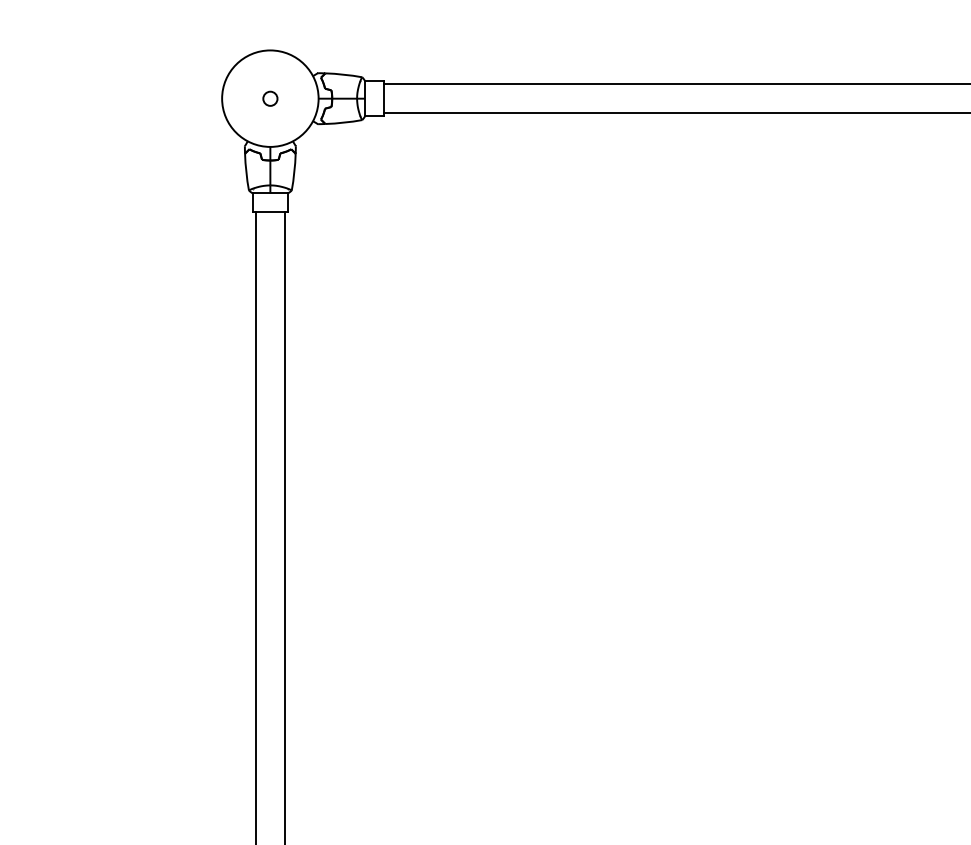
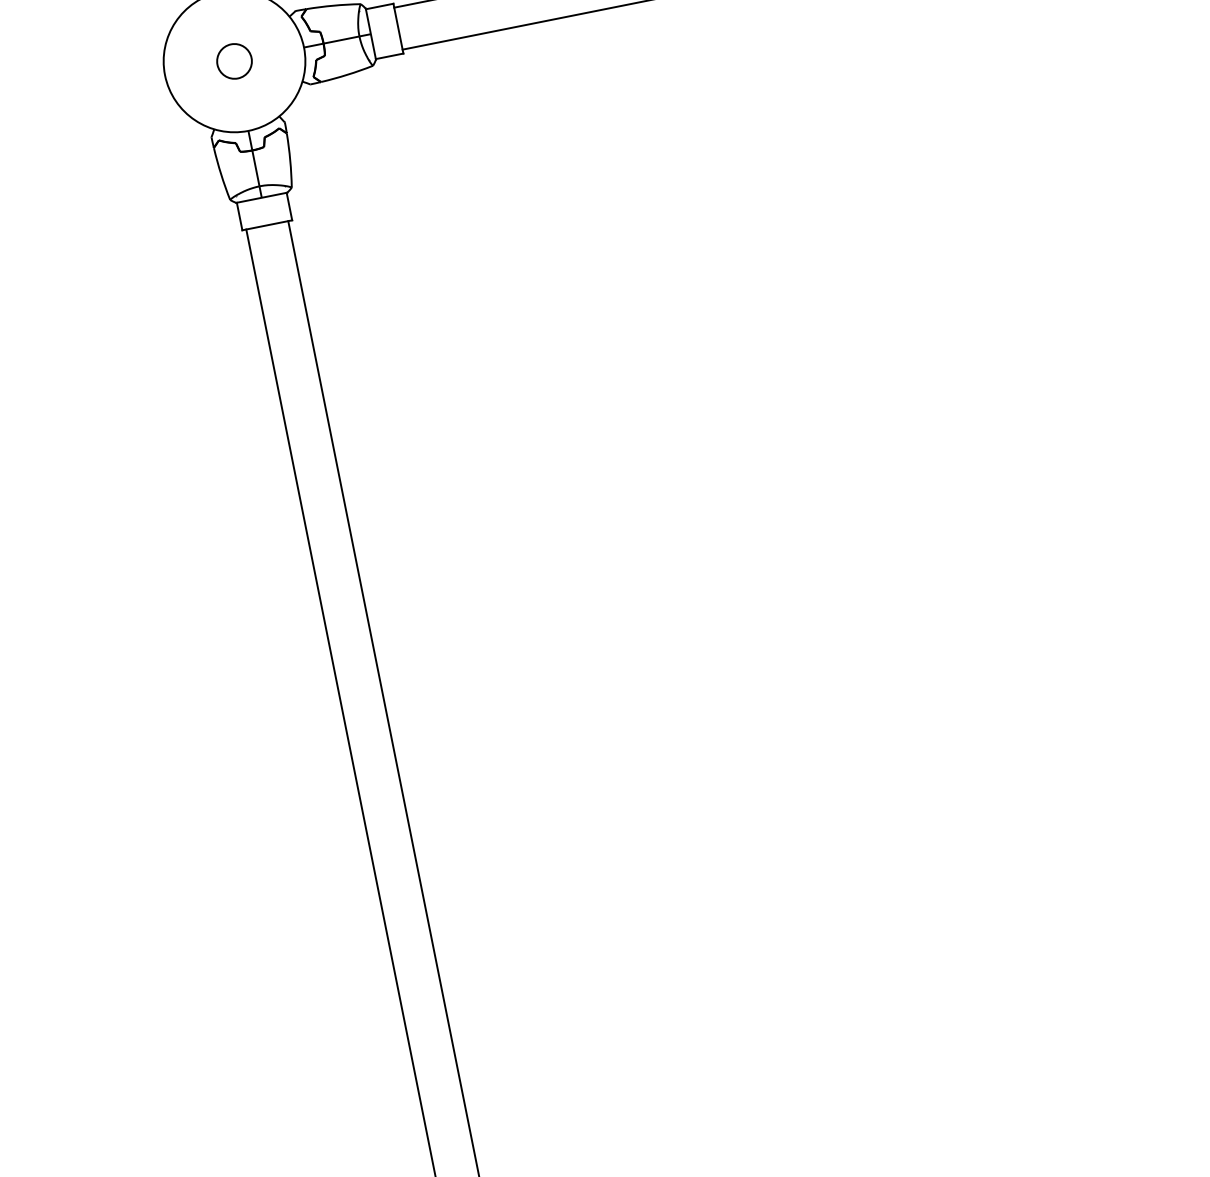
circle: (270, 98) -> (234, 61), size x1.67

